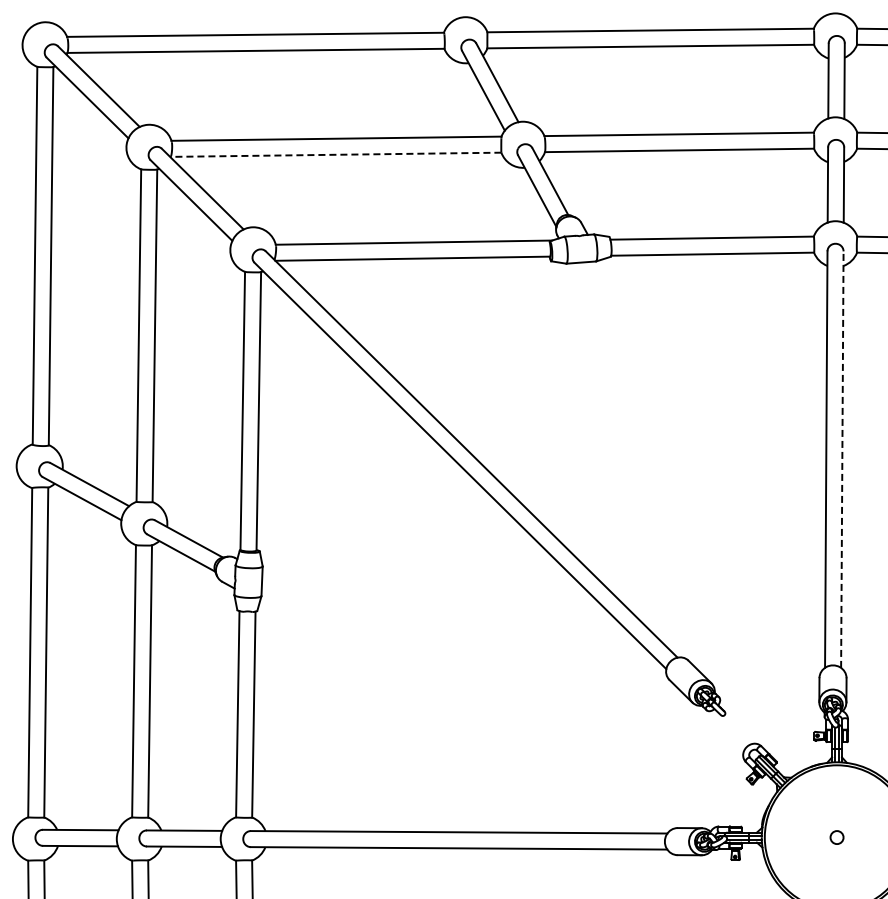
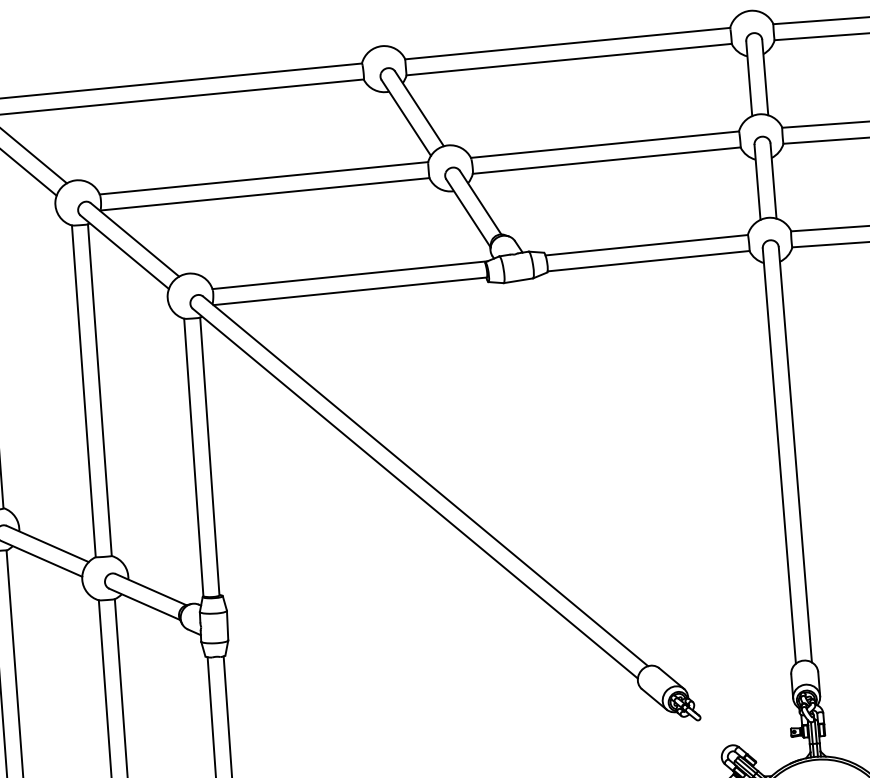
line: (335, 154) -> (264, 194), dashed -> solid
line: (842, 459) -> (795, 454), dashed -> solid

